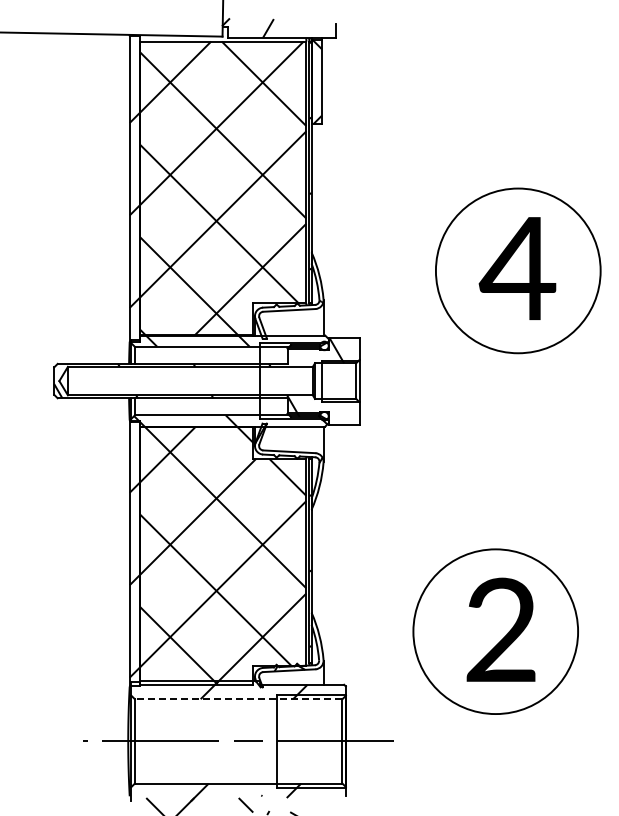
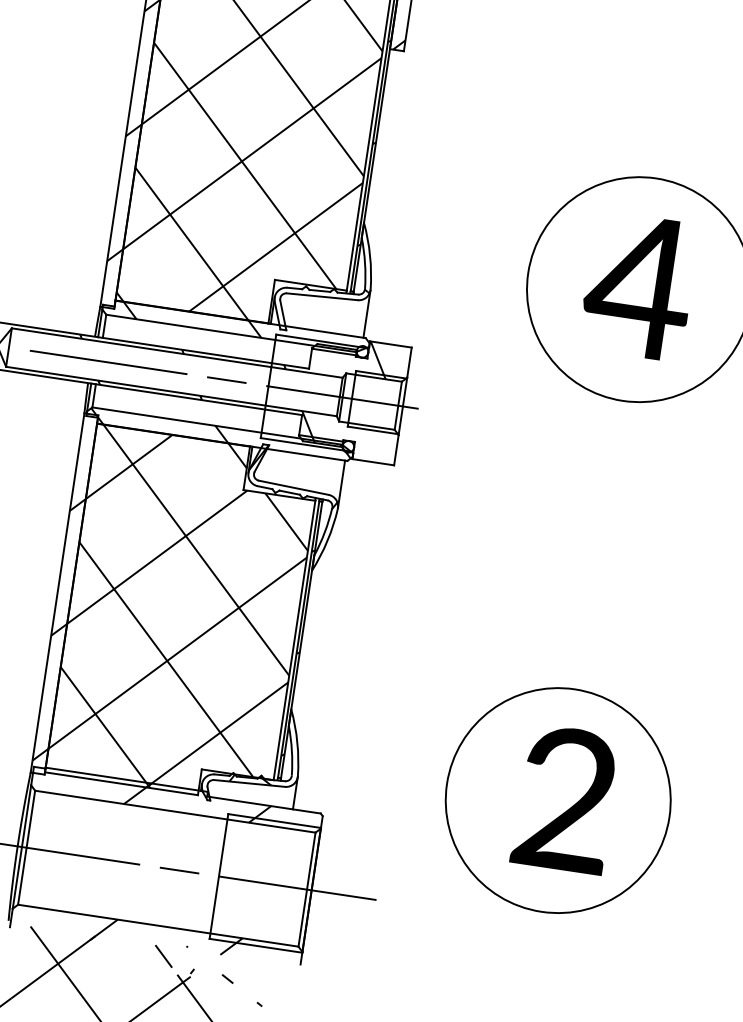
line: (227, 381) -> (224, 380), added
part: (495, 631) -> (557, 800), moved
line: (238, 699) -> (175, 812), dashed -> solid

